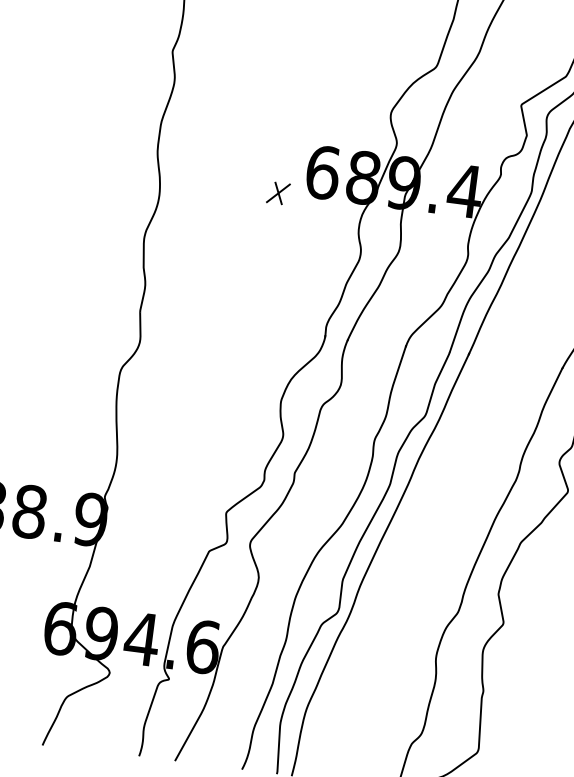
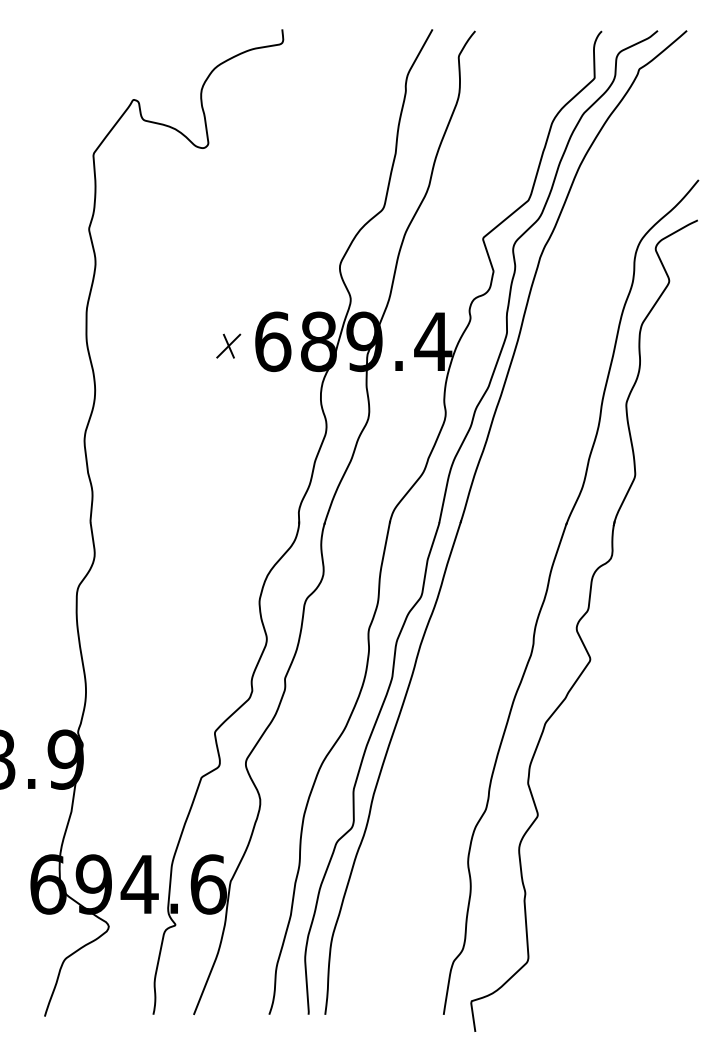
part: (278, 192) -> (228, 345), moved

